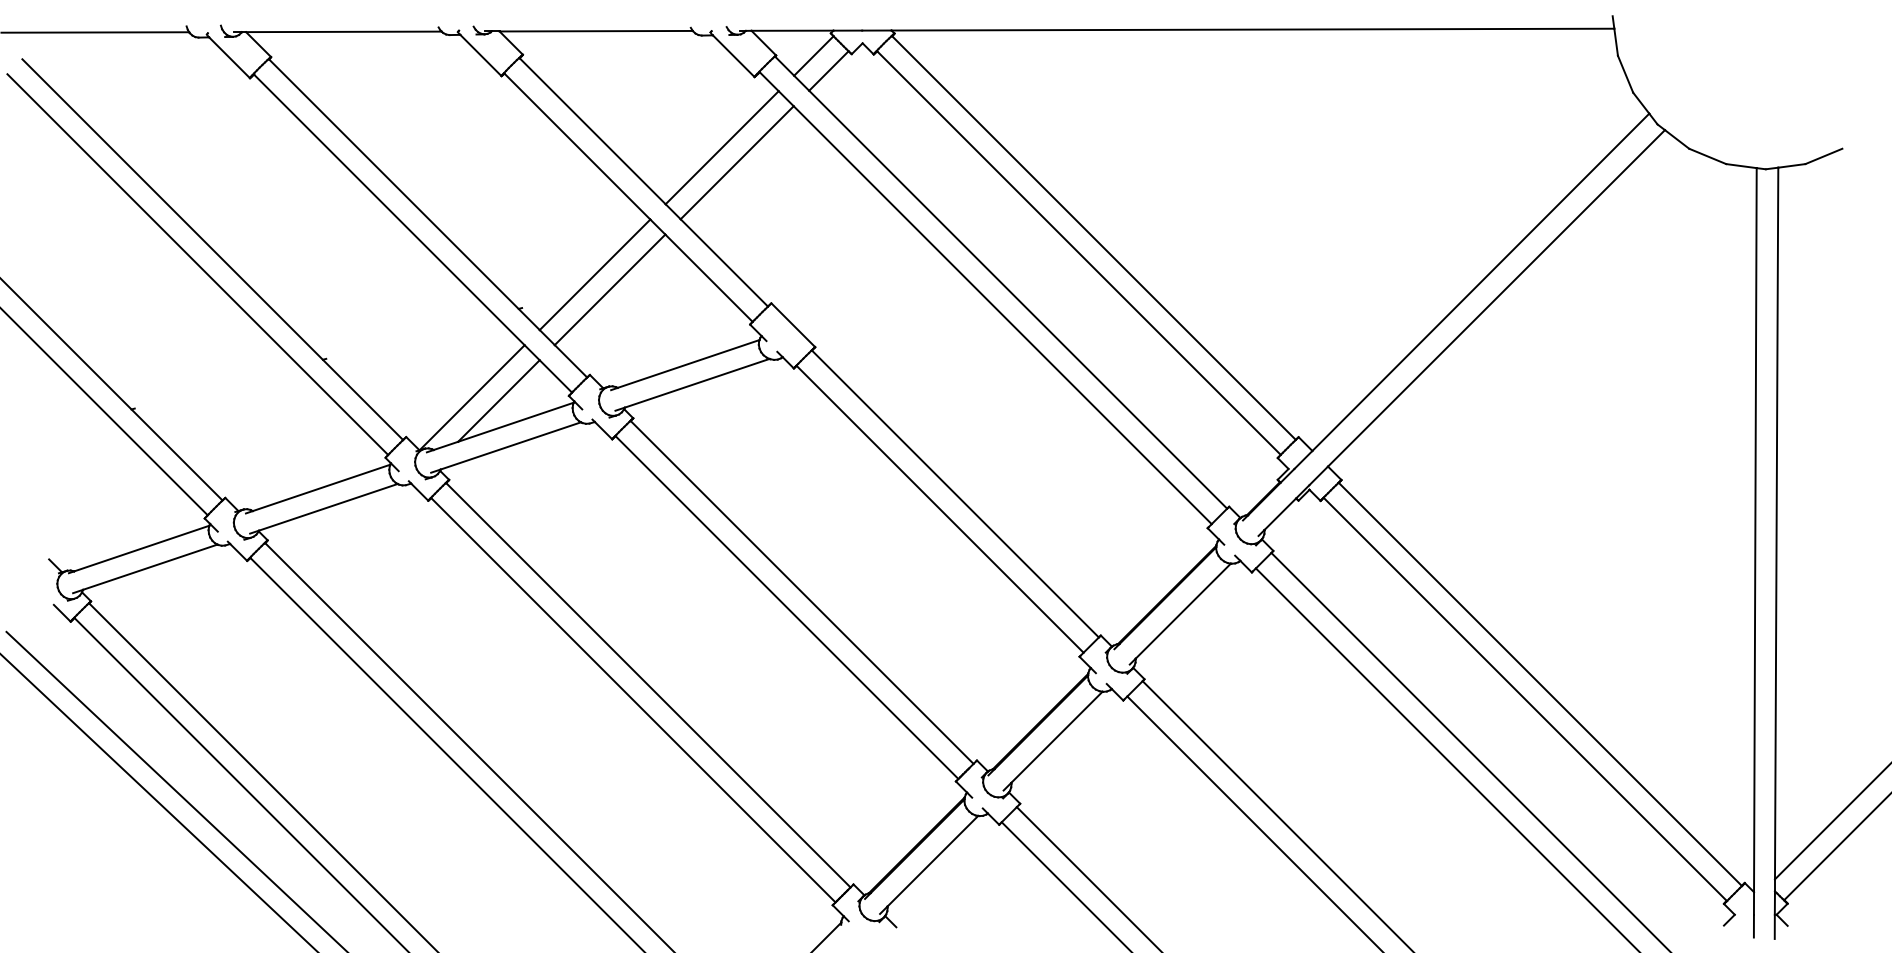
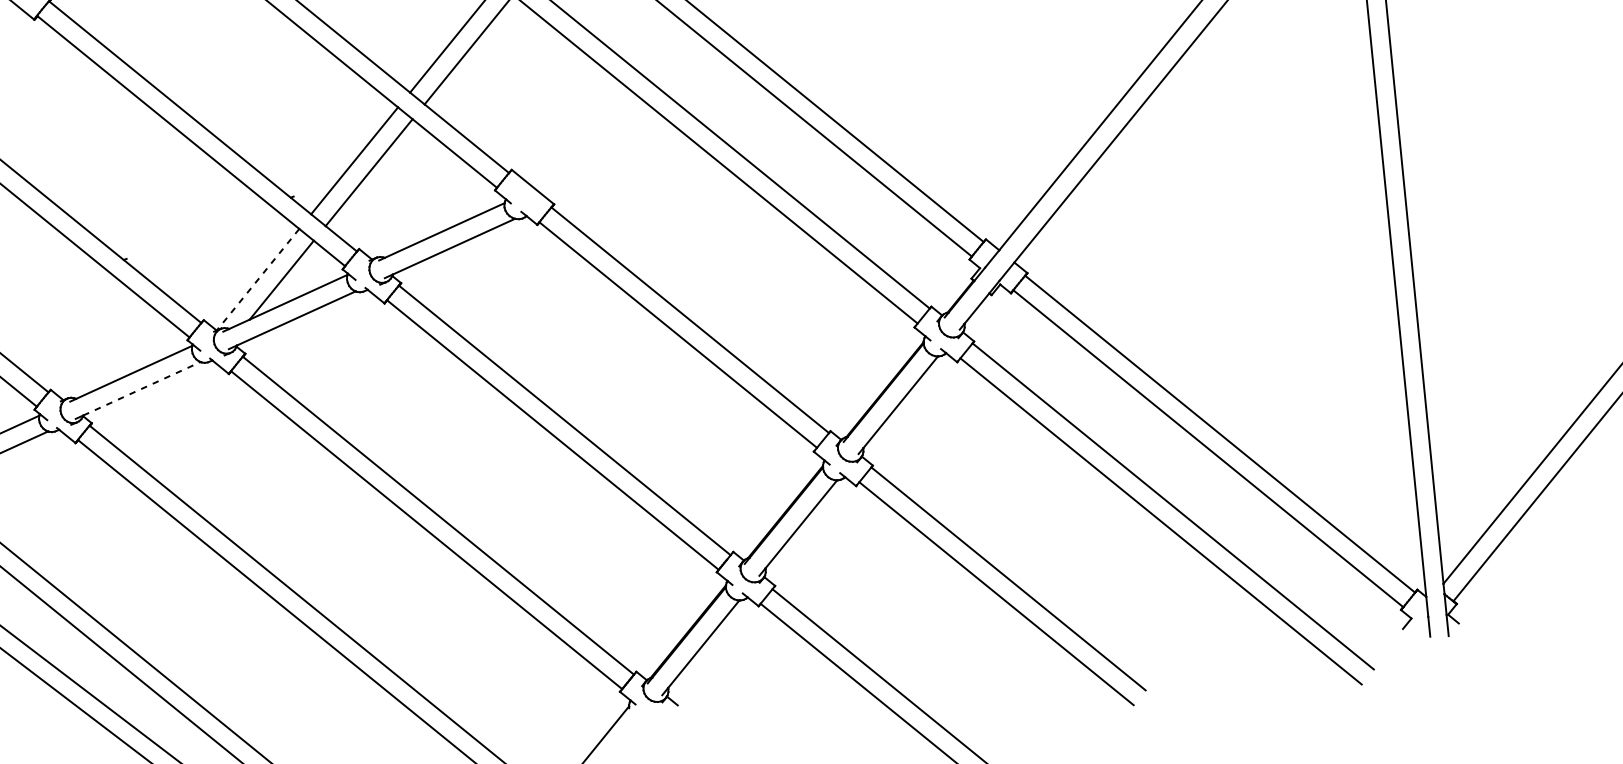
line: (471, 398) -> (257, 280), solid -> dashed
line: (328, 507) -> (142, 388), solid -> dashed

